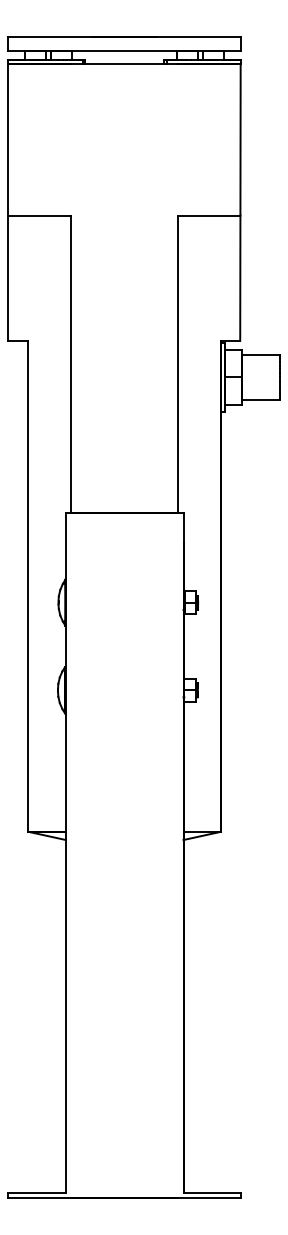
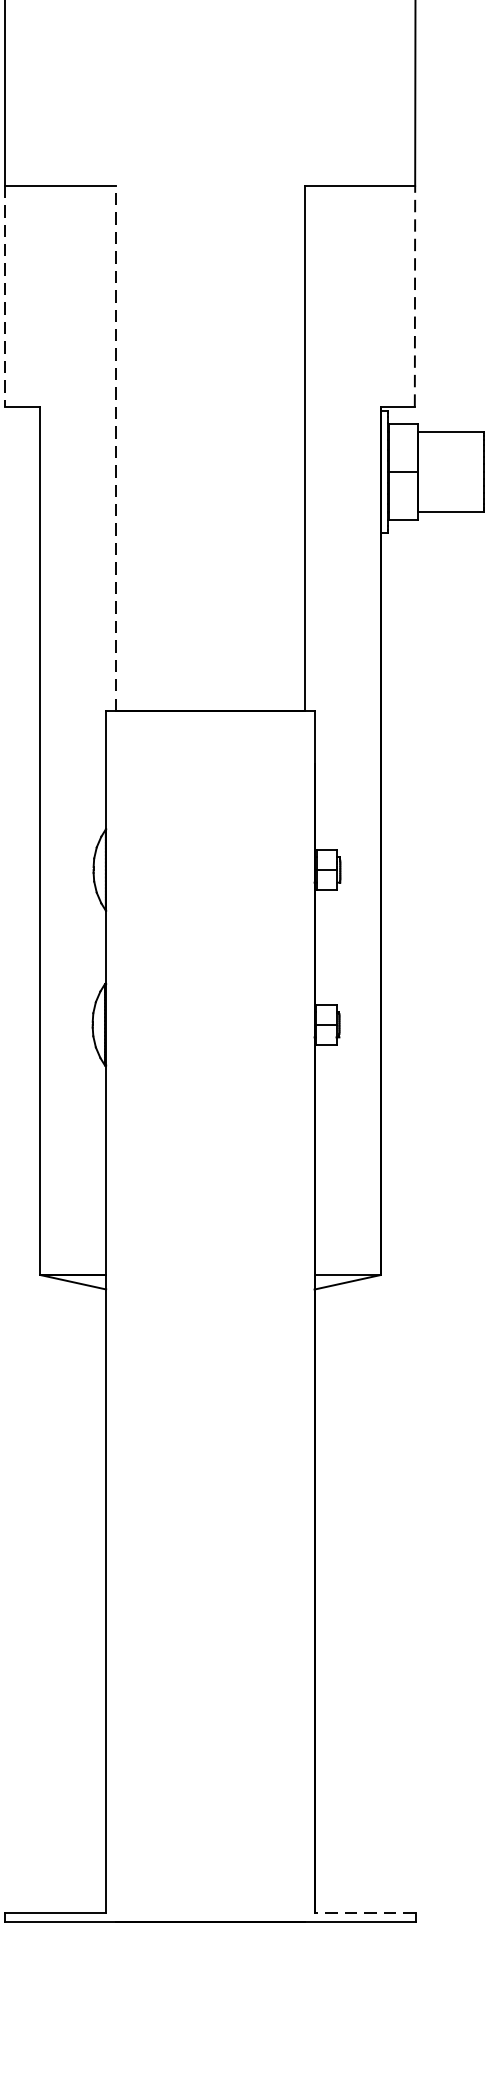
line: (8, 278) -> (5, 296), solid -> dashed
line: (240, 278) -> (415, 296), solid -> dashed
line: (71, 364) -> (116, 448), solid -> dashed
line: (212, 1192) -> (365, 1912), solid -> dashed

